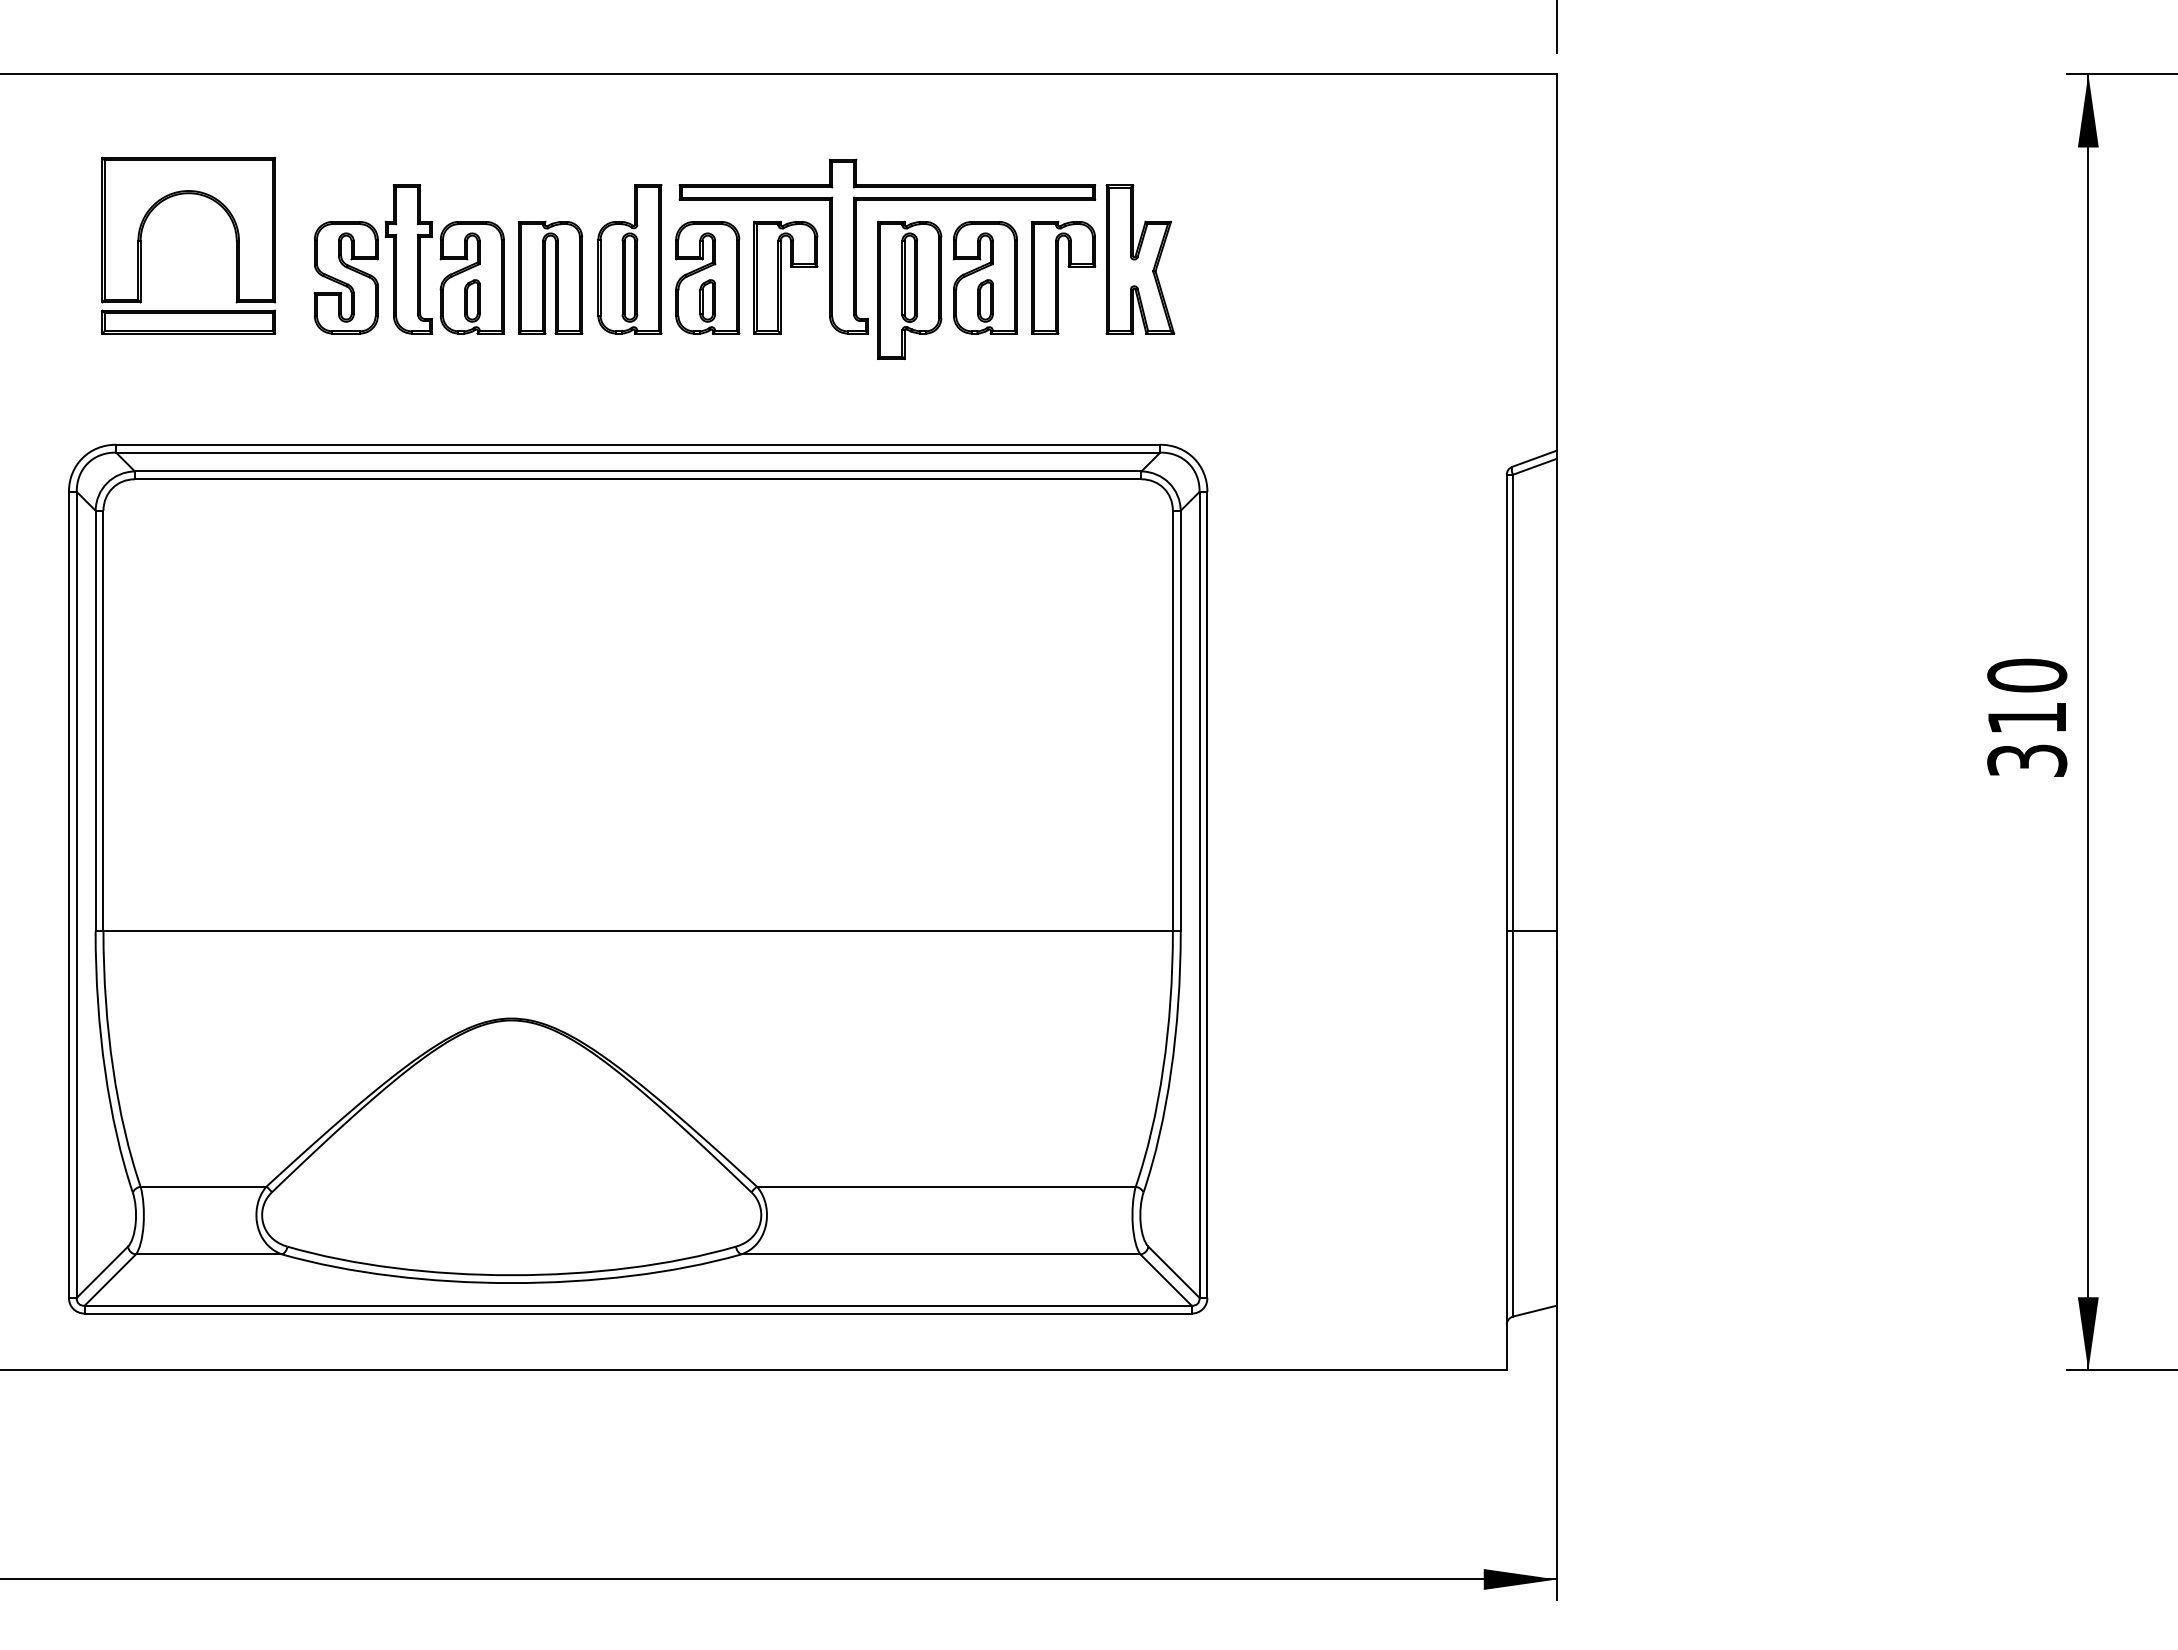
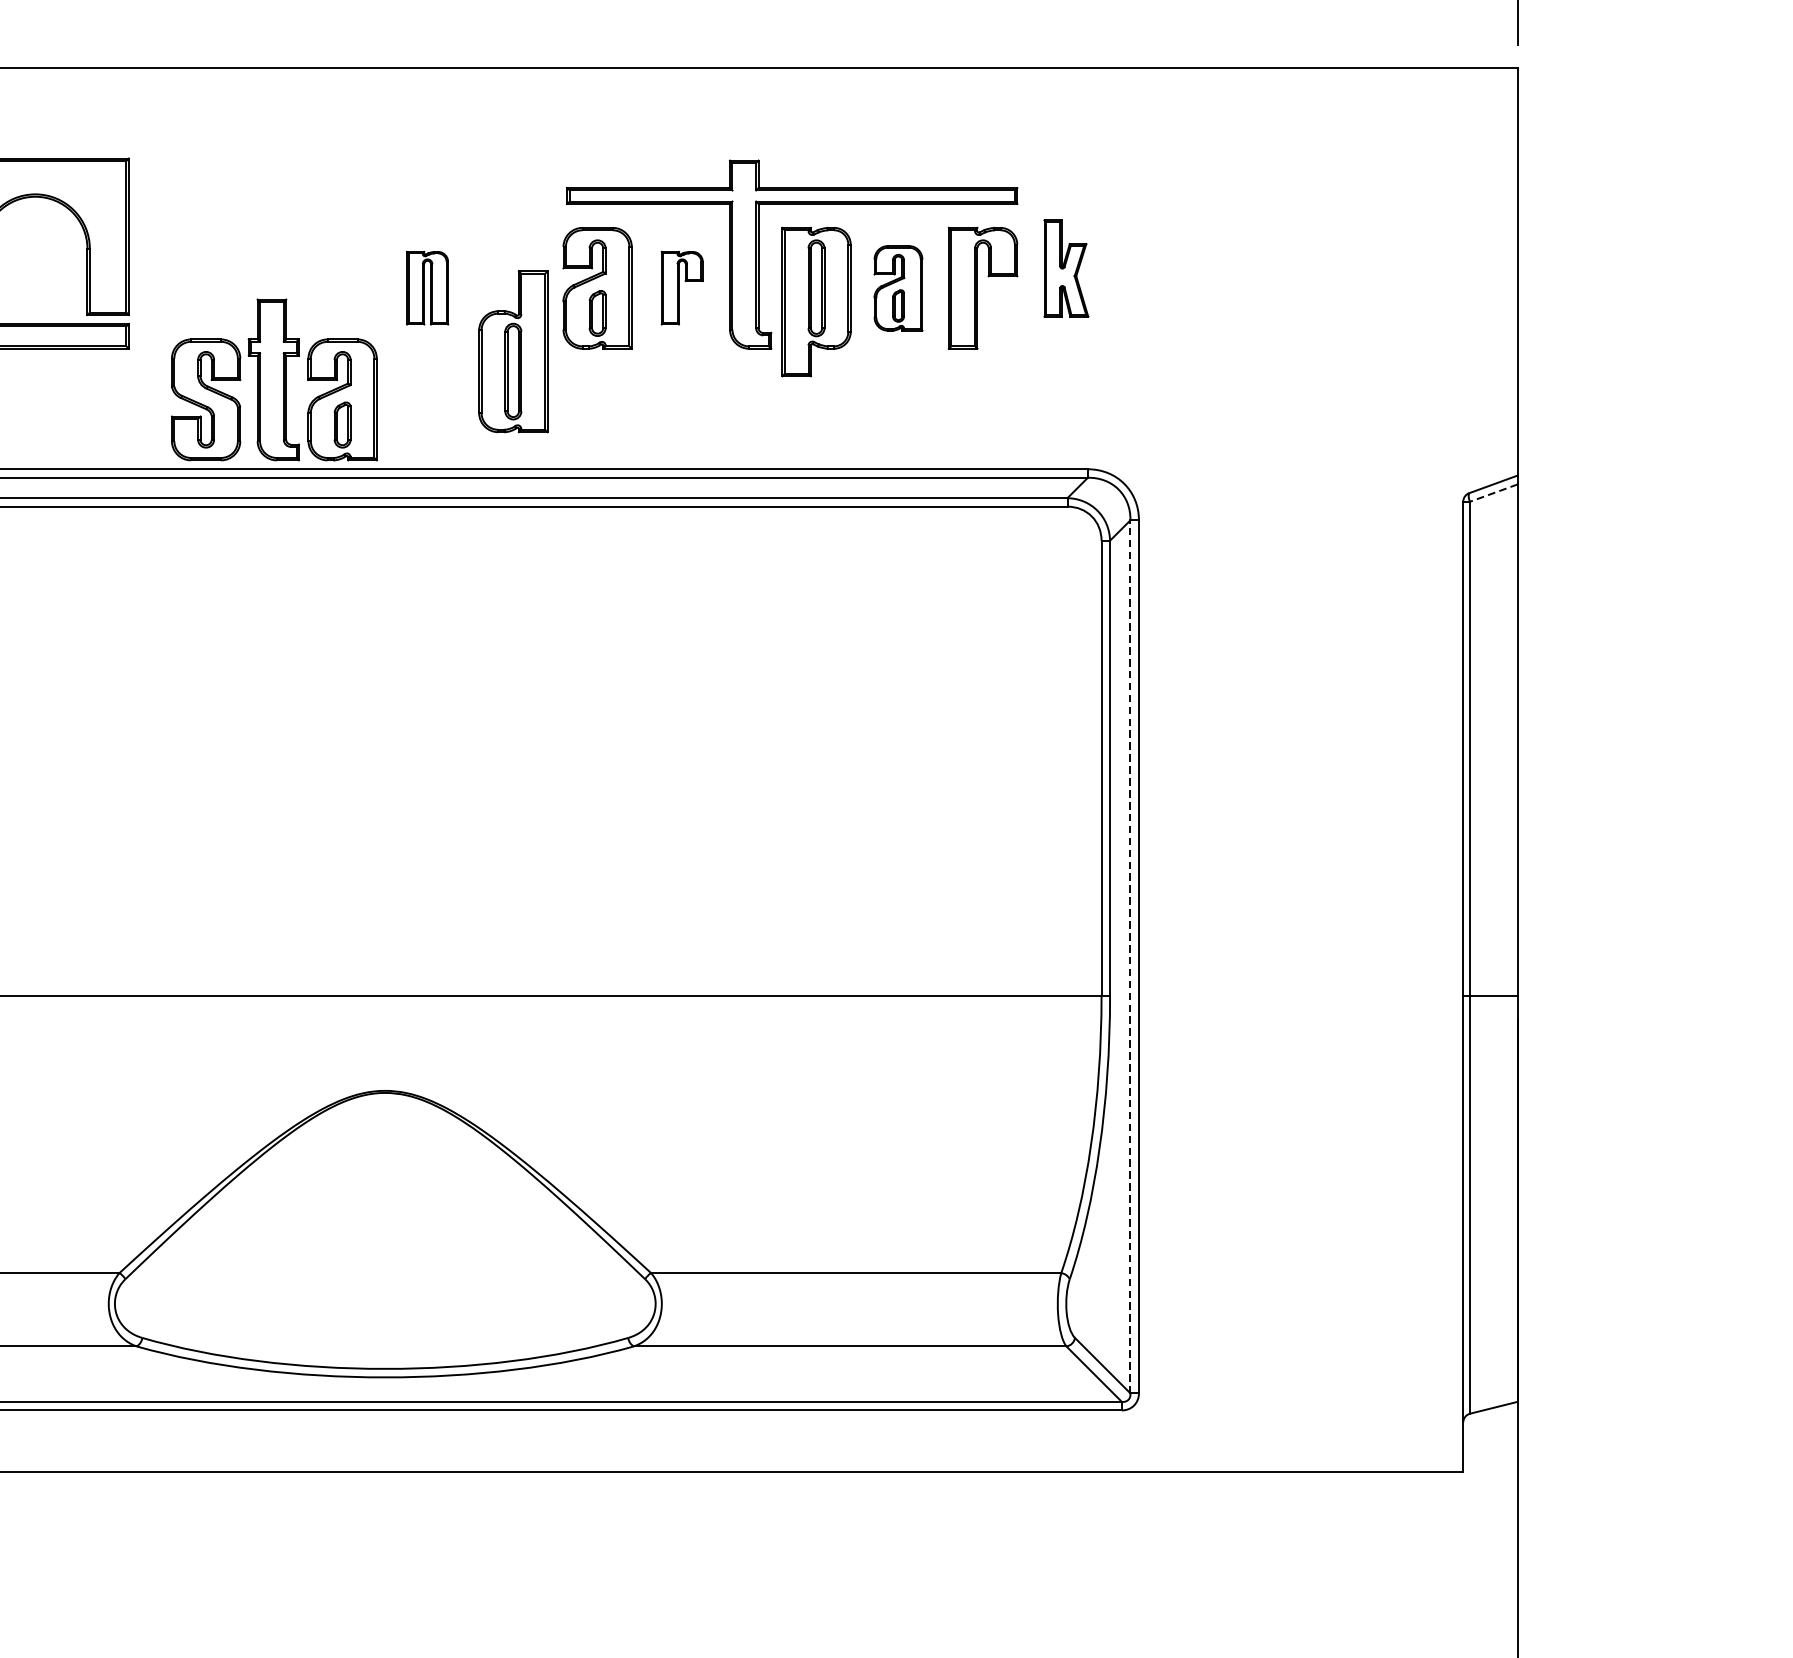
part: (408, 259) -> (273, 380), moved
part: (629, 259) -> (512, 351), moved
part: (1140, 259) -> (1066, 268), size x0.6
part: (550, 277) -> (427, 288), size x0.6
part: (785, 277) -> (681, 288), size x0.6
part: (985, 277) -> (898, 288), size x0.7
line: (1534, 466) -> (1493, 492), solid -> dashed
line: (1199, 894) -> (1130, 956), solid -> dashed

